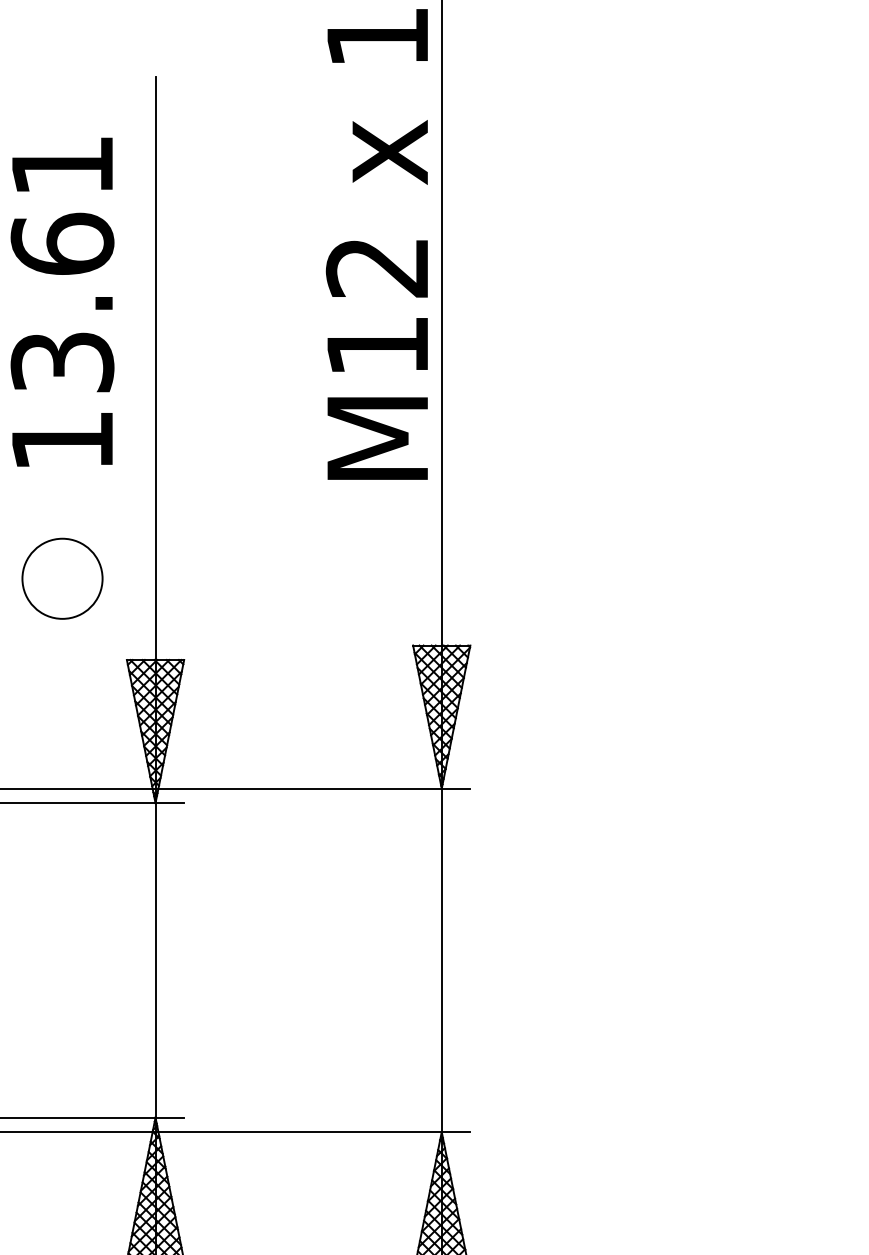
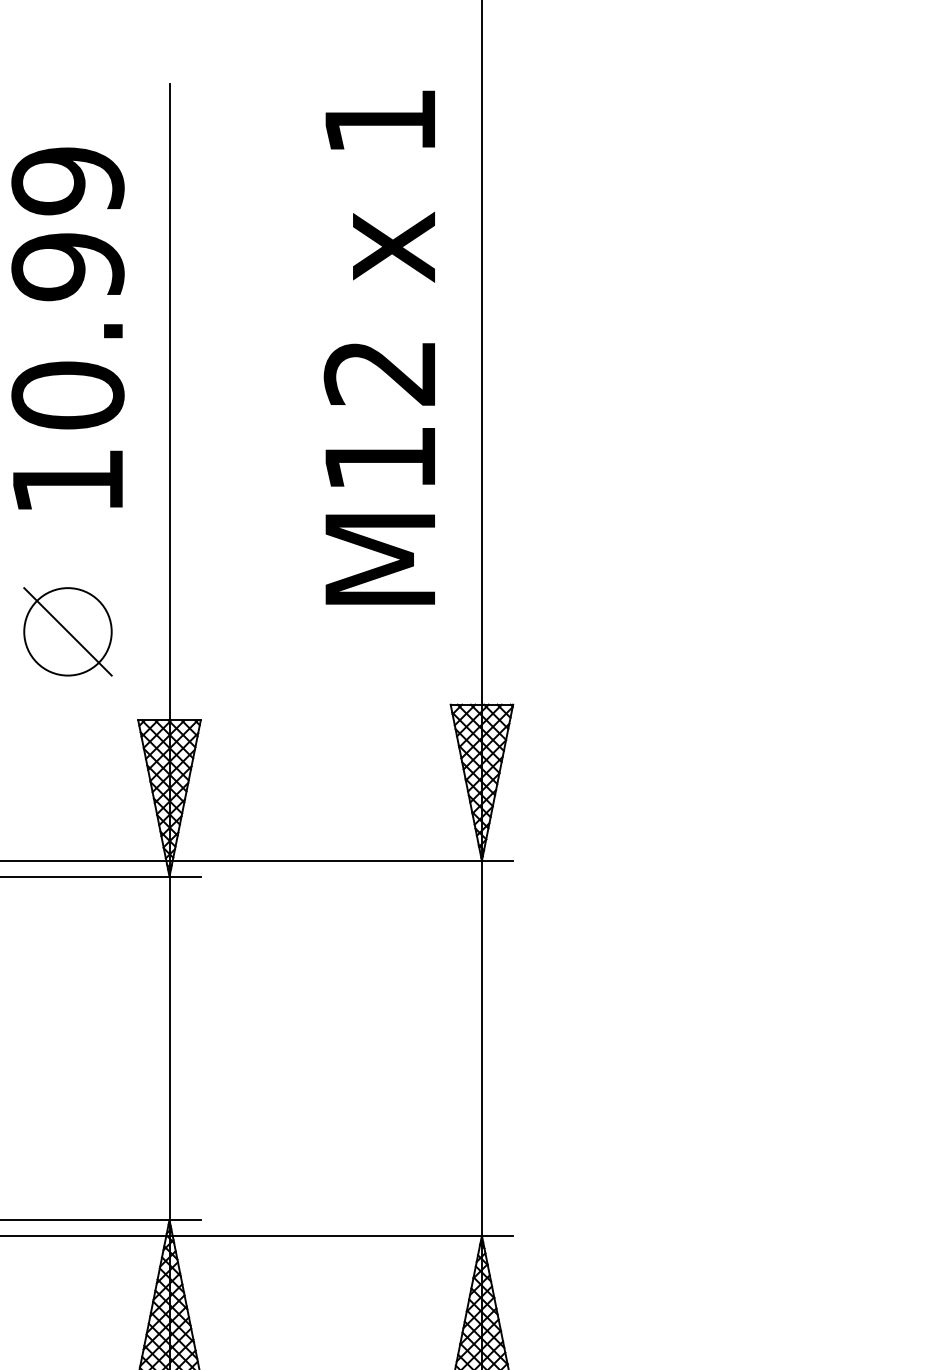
text: (376, 244) -> (379, 347), moved
text: (62, 264) -> (67, 288), 13.61 -> 10.99
line: (62, 578) -> (67, 631), added

